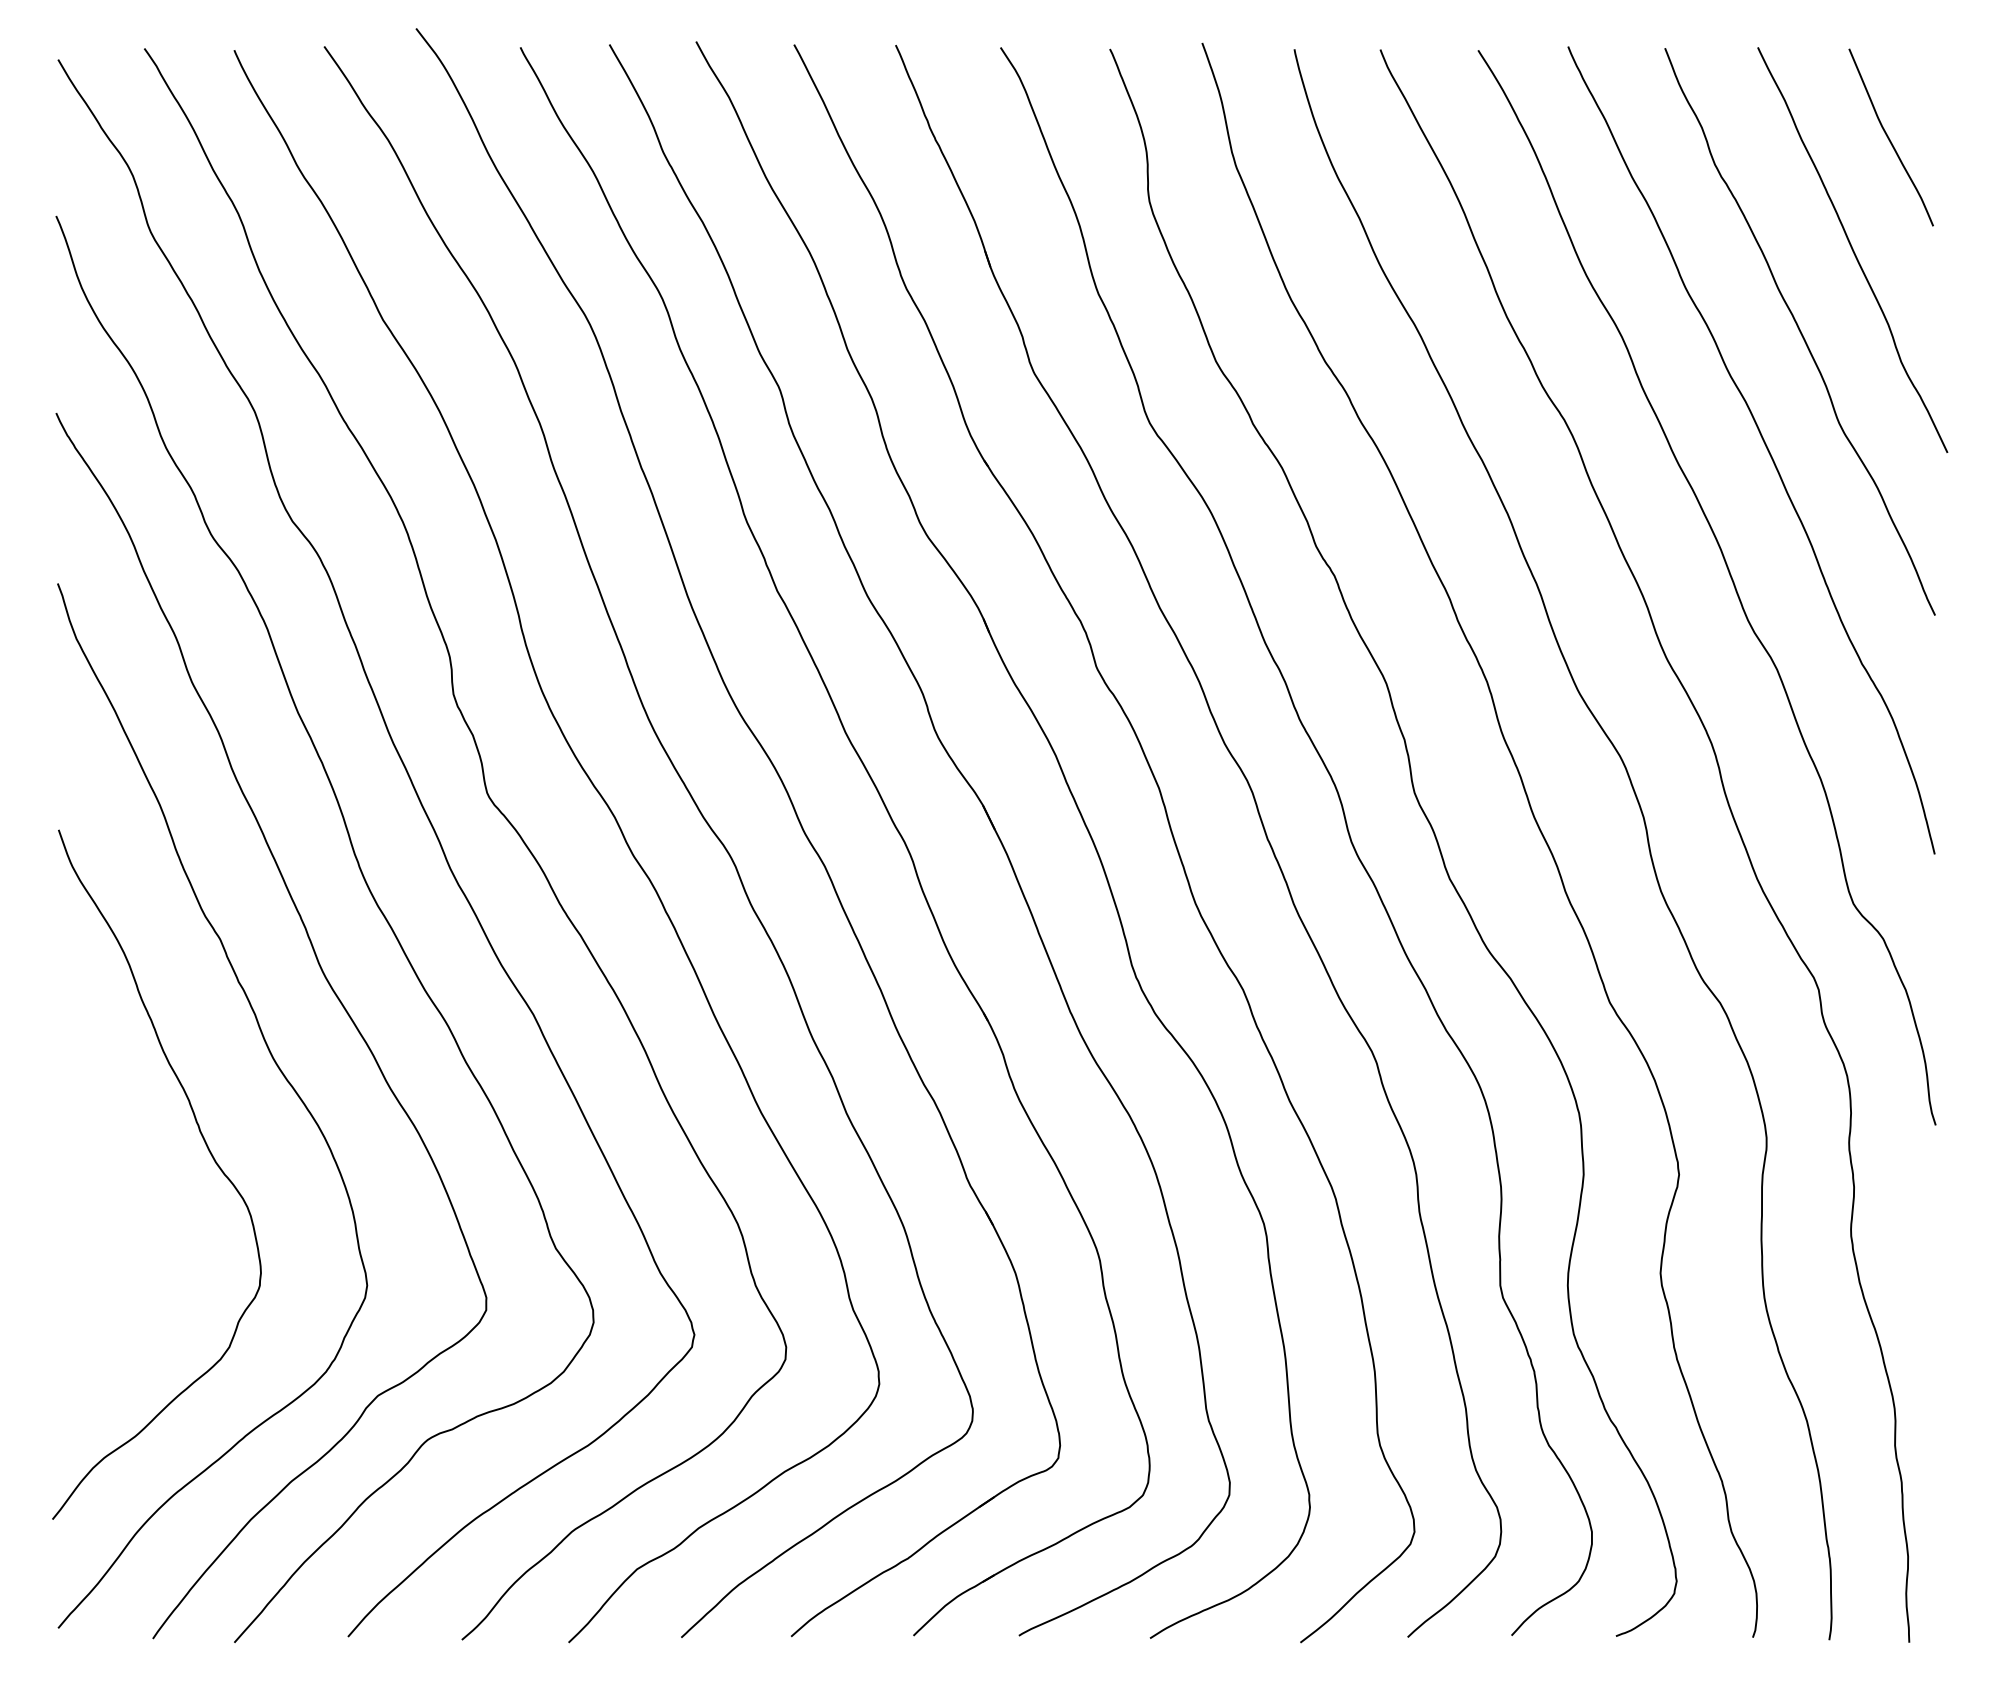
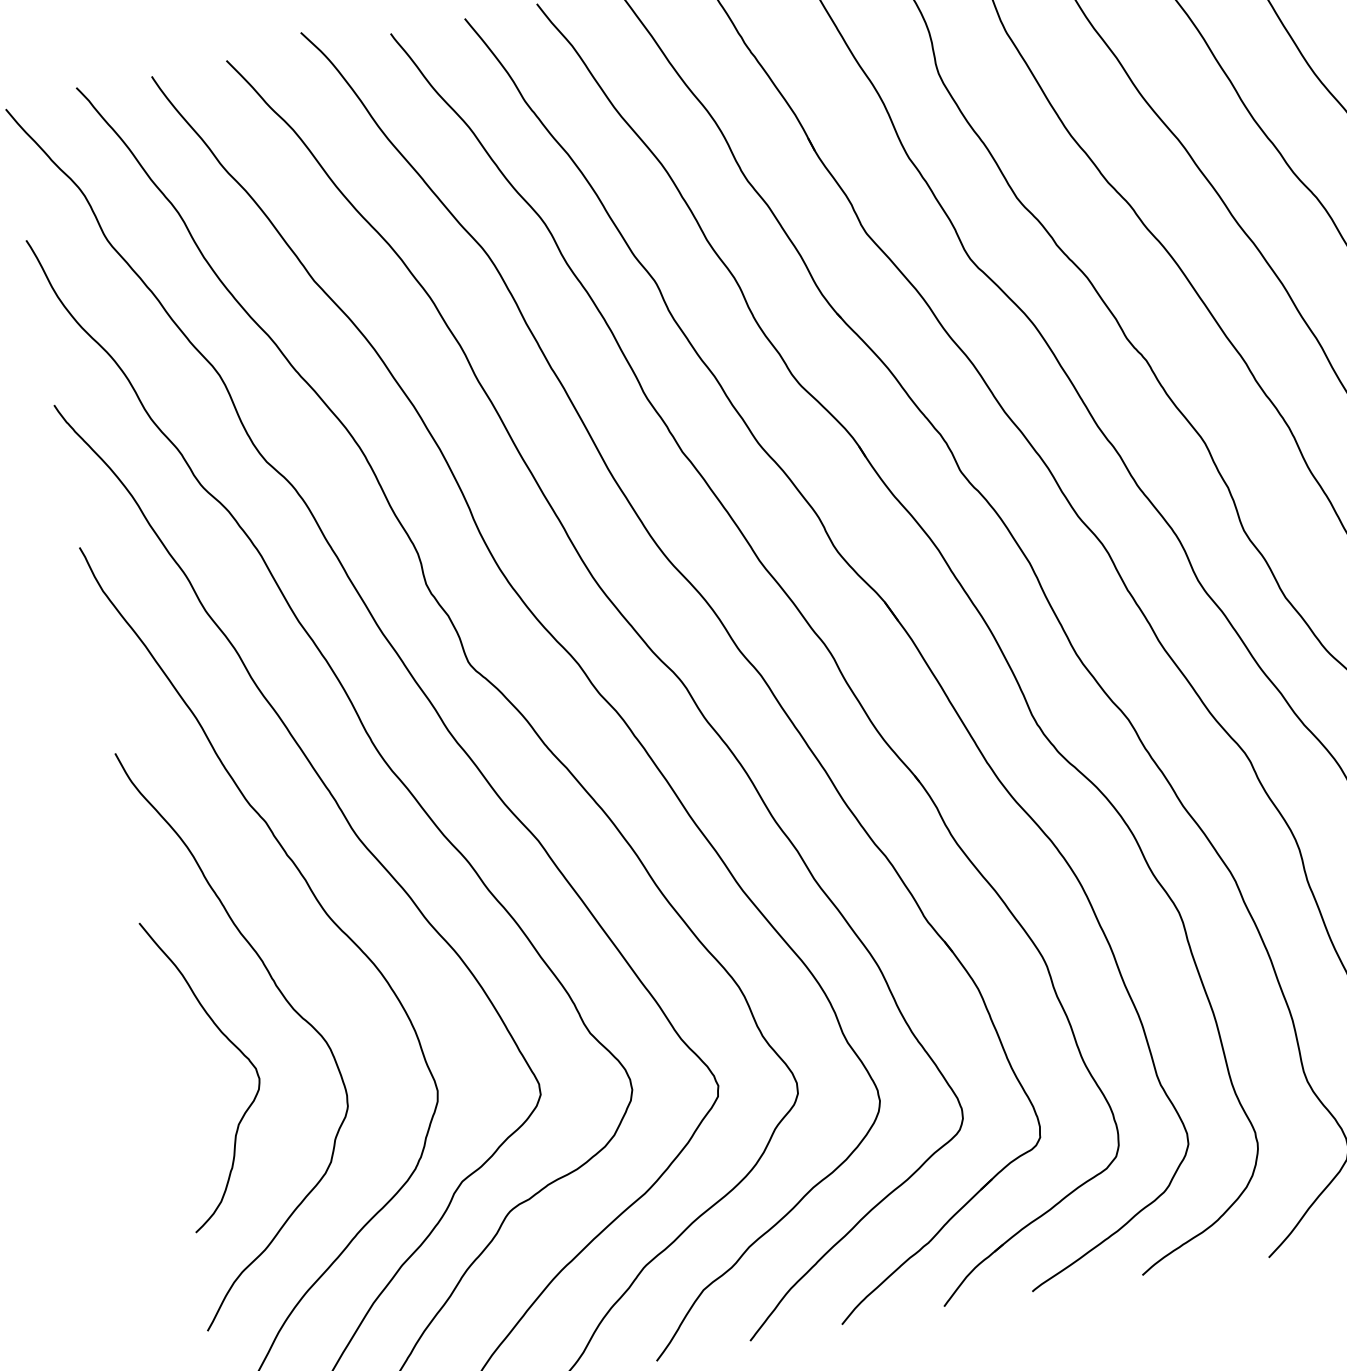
curve: (139, 1193) -> (234, 1046), added

